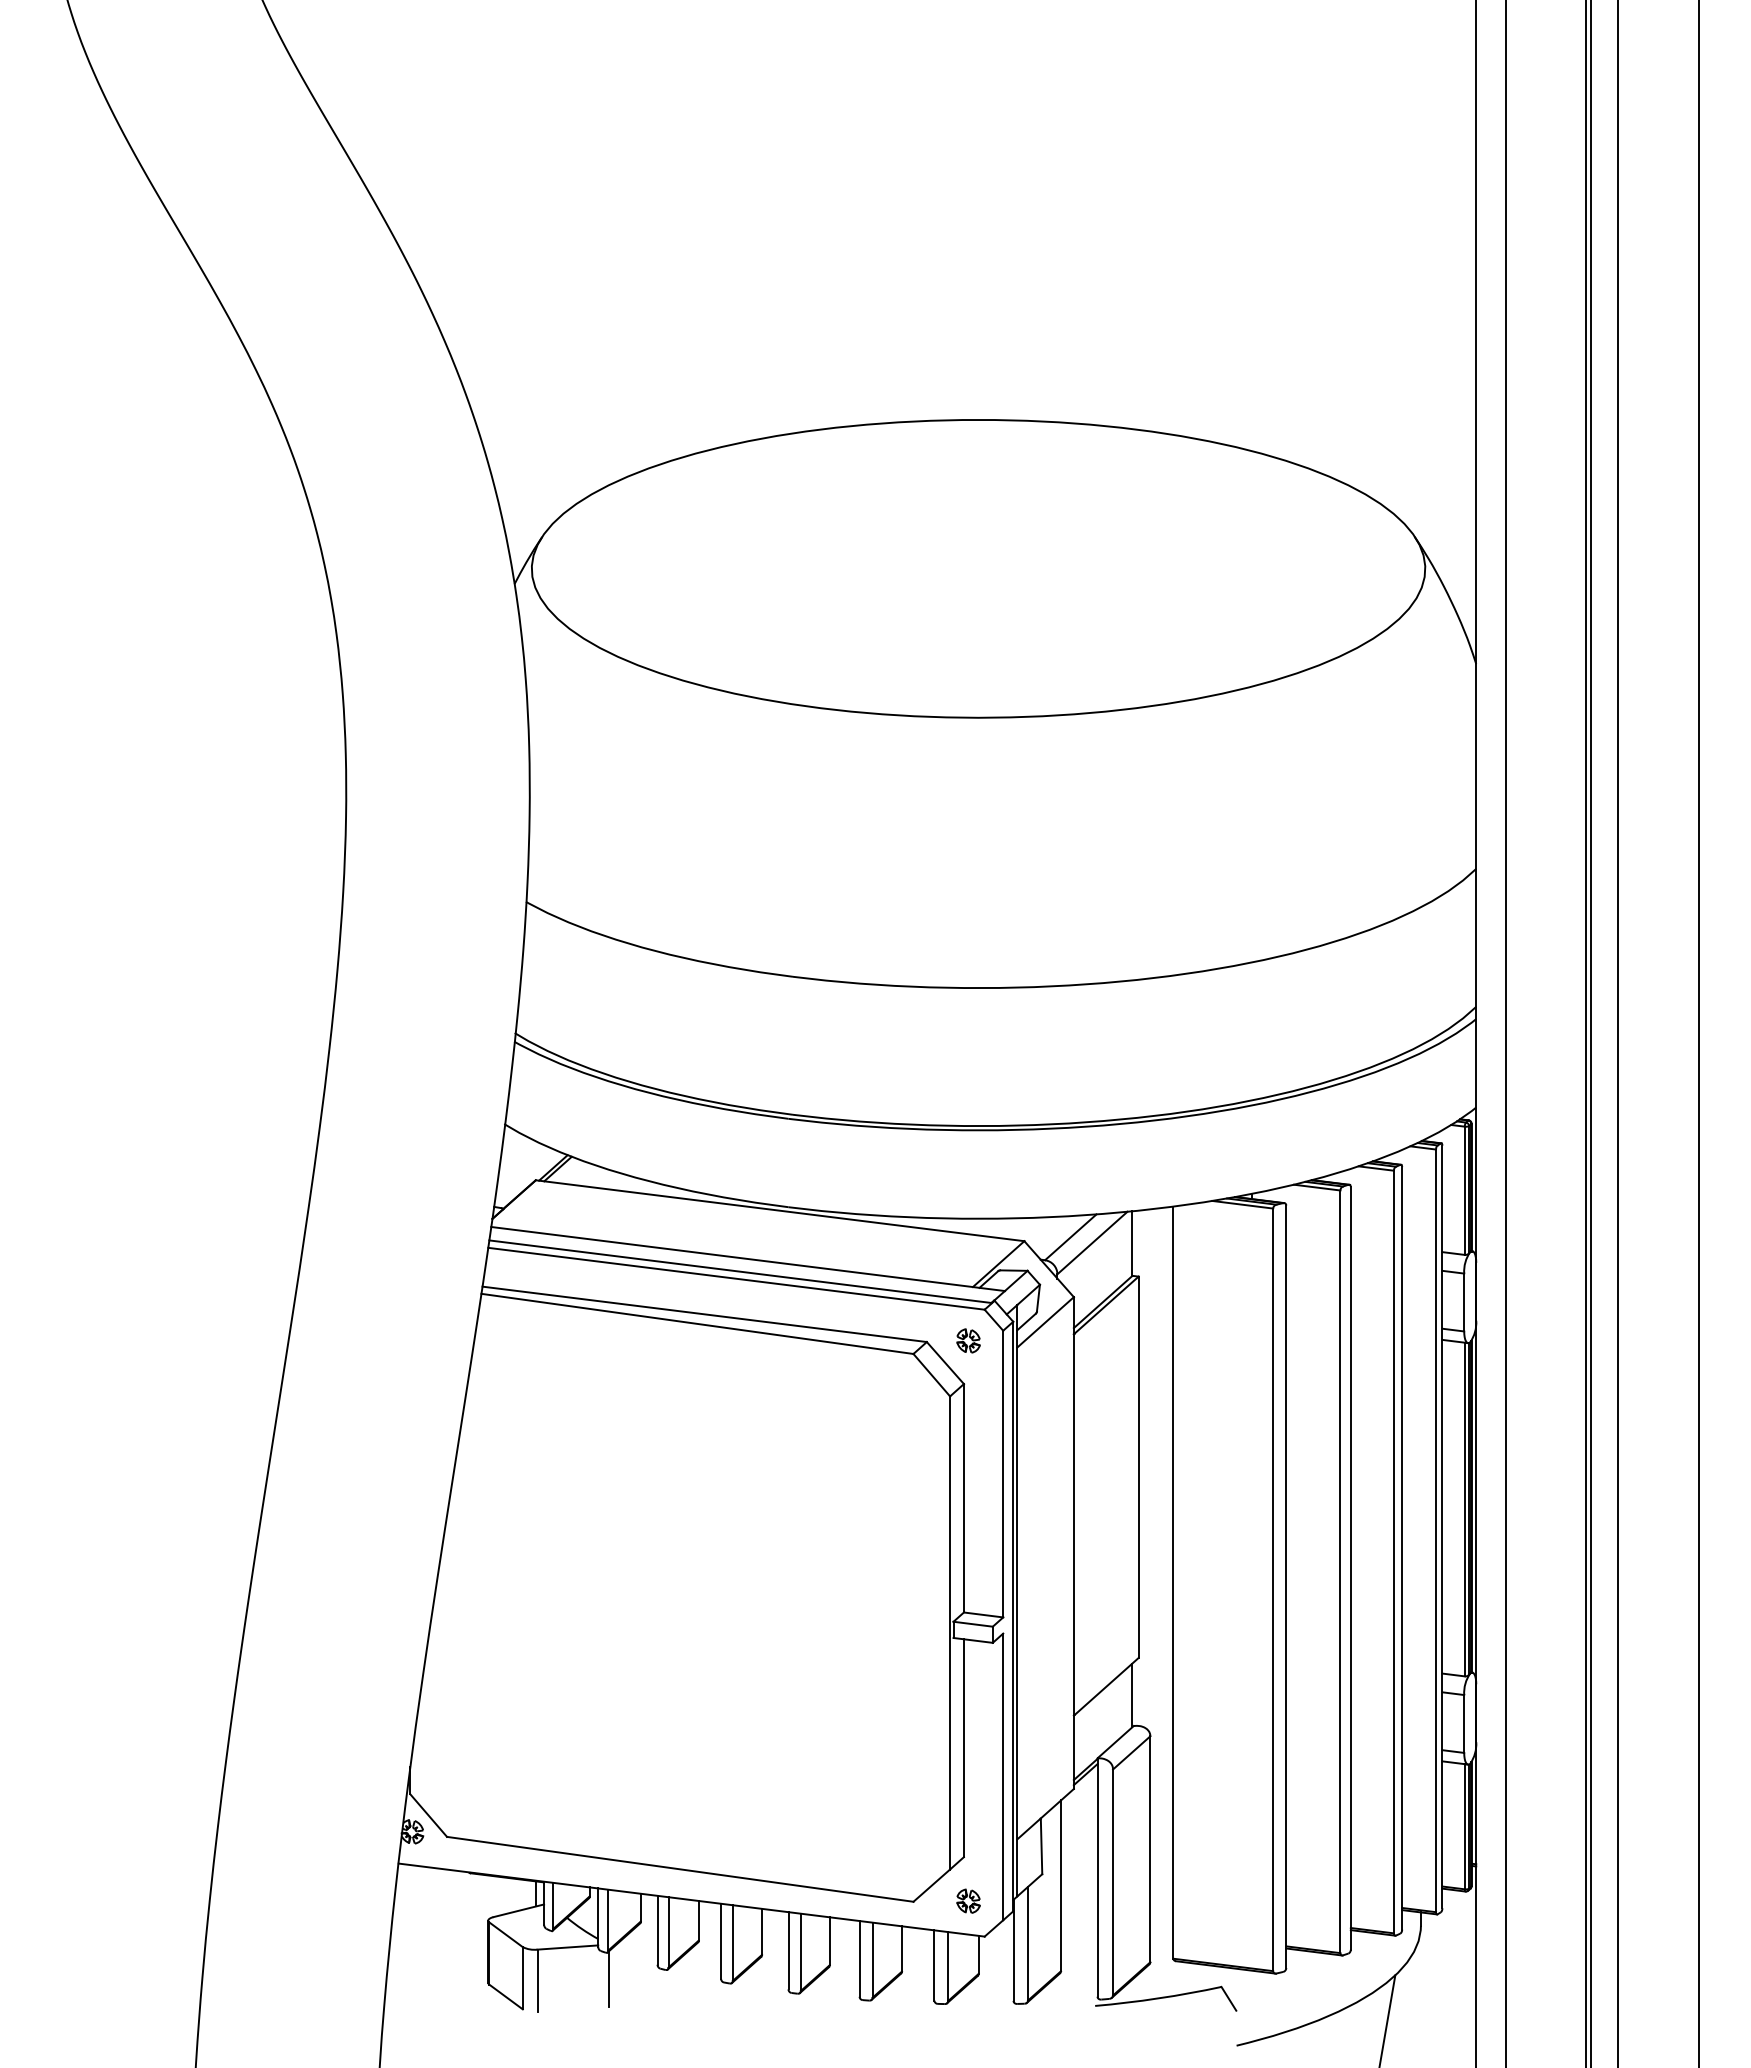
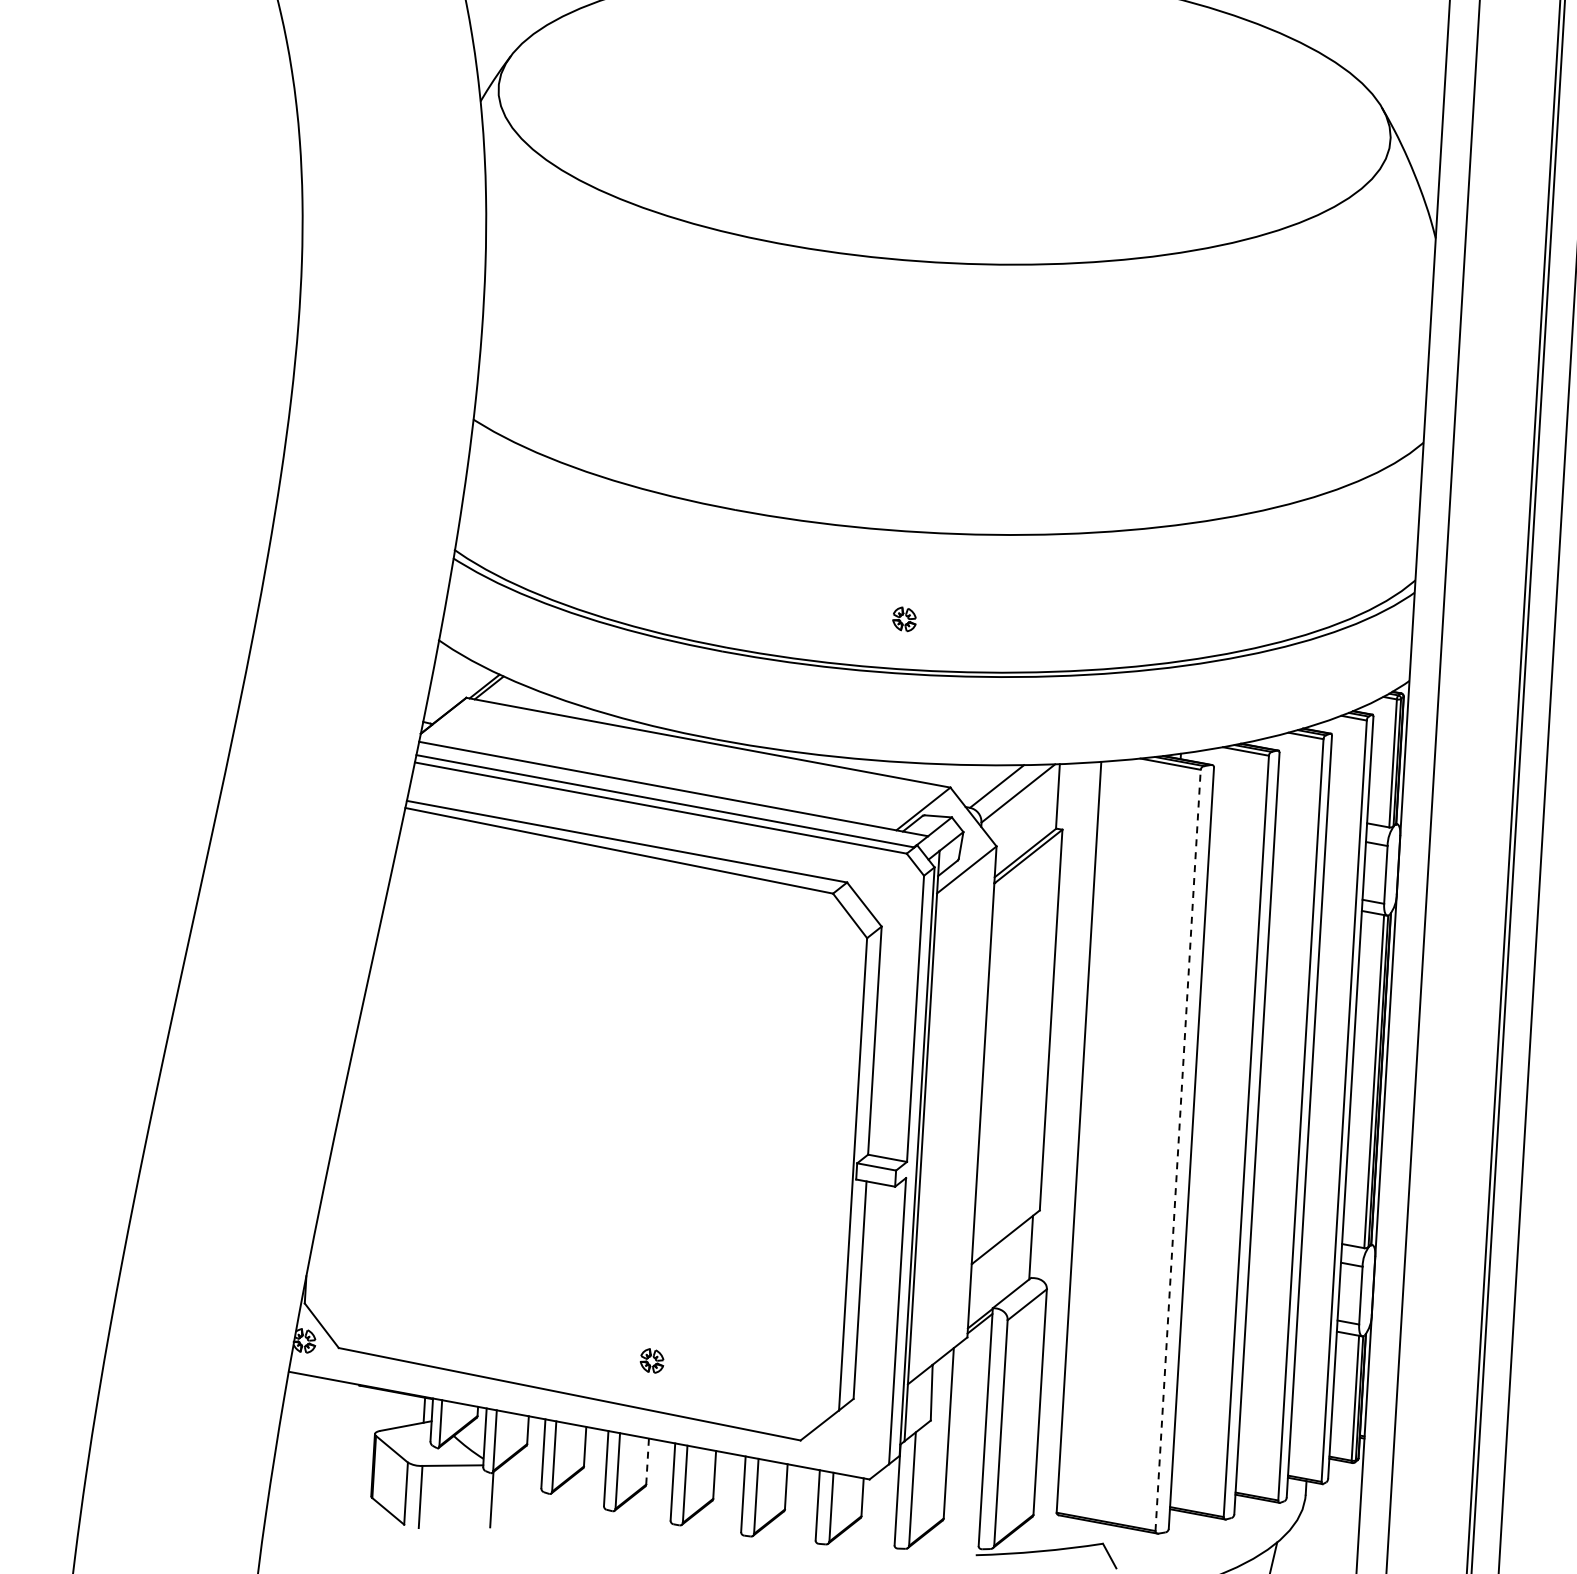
part: (968, 1340) -> (904, 618), moved
line: (1273, 1589) -> (1178, 1150), solid -> dashed
part: (968, 1900) -> (652, 1360), moved
line: (762, 1931) -> (648, 1461), solid -> dashed

